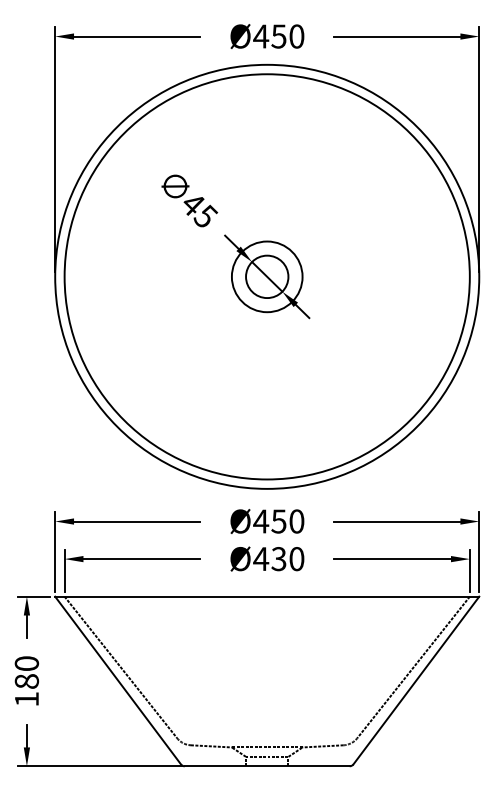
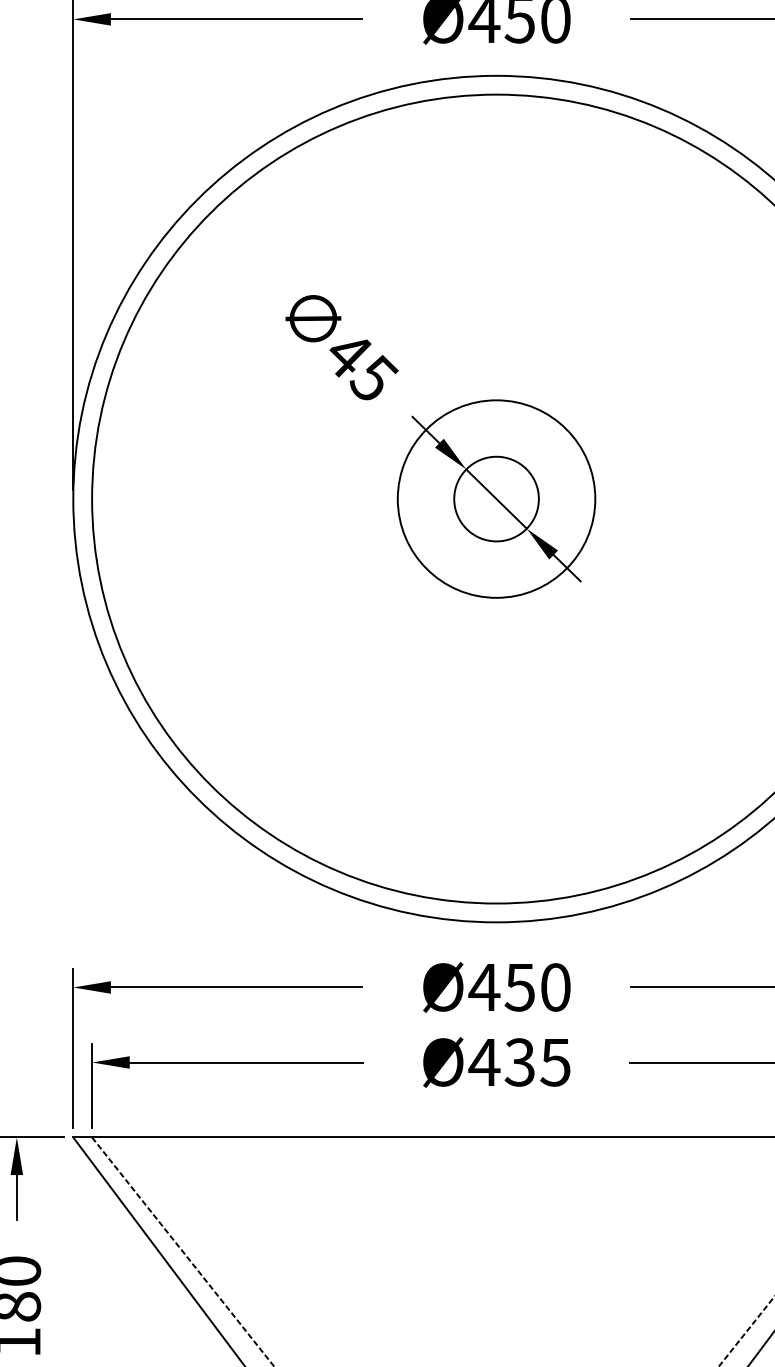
circle: (266, 276) -> (495, 498), size x1.4
text: (296, 559) -> (554, 1063), Ø430 -> Ø435

